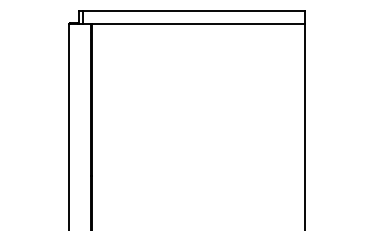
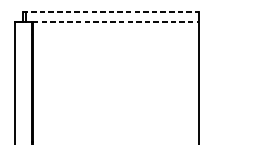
line: (191, 11) -> (110, 12), solid -> dashed
line: (199, 23) -> (116, 22), solid -> dashed

